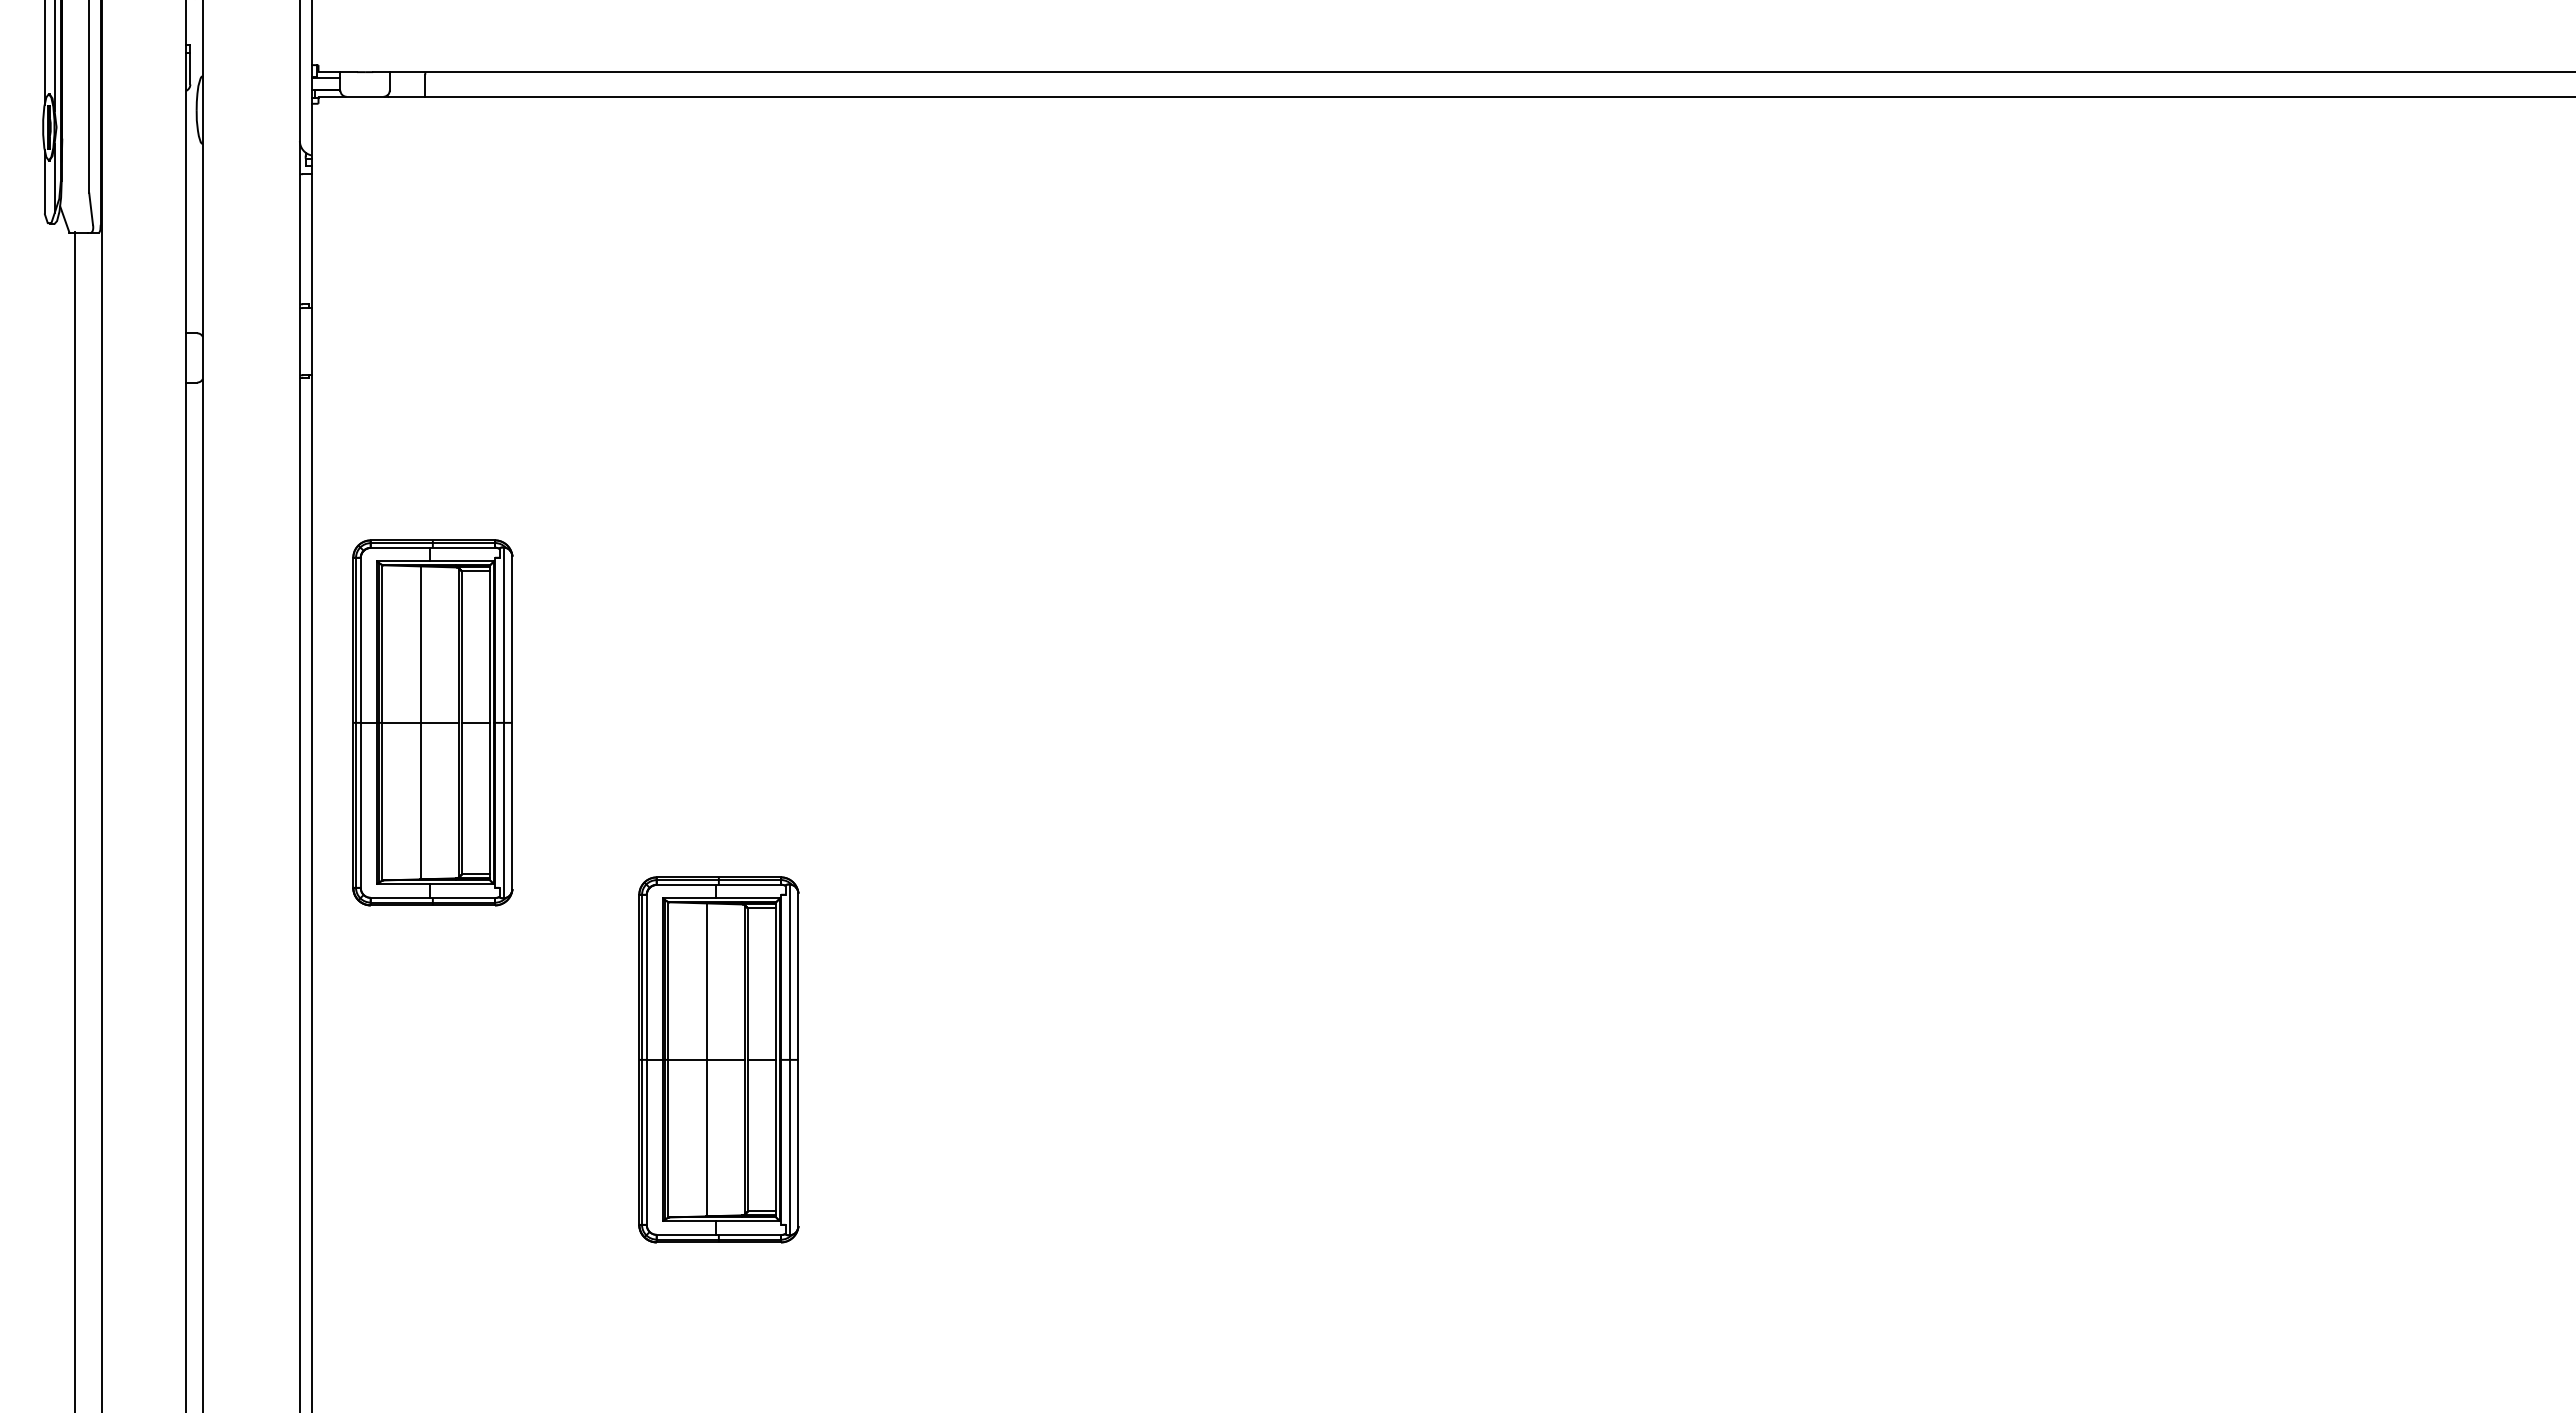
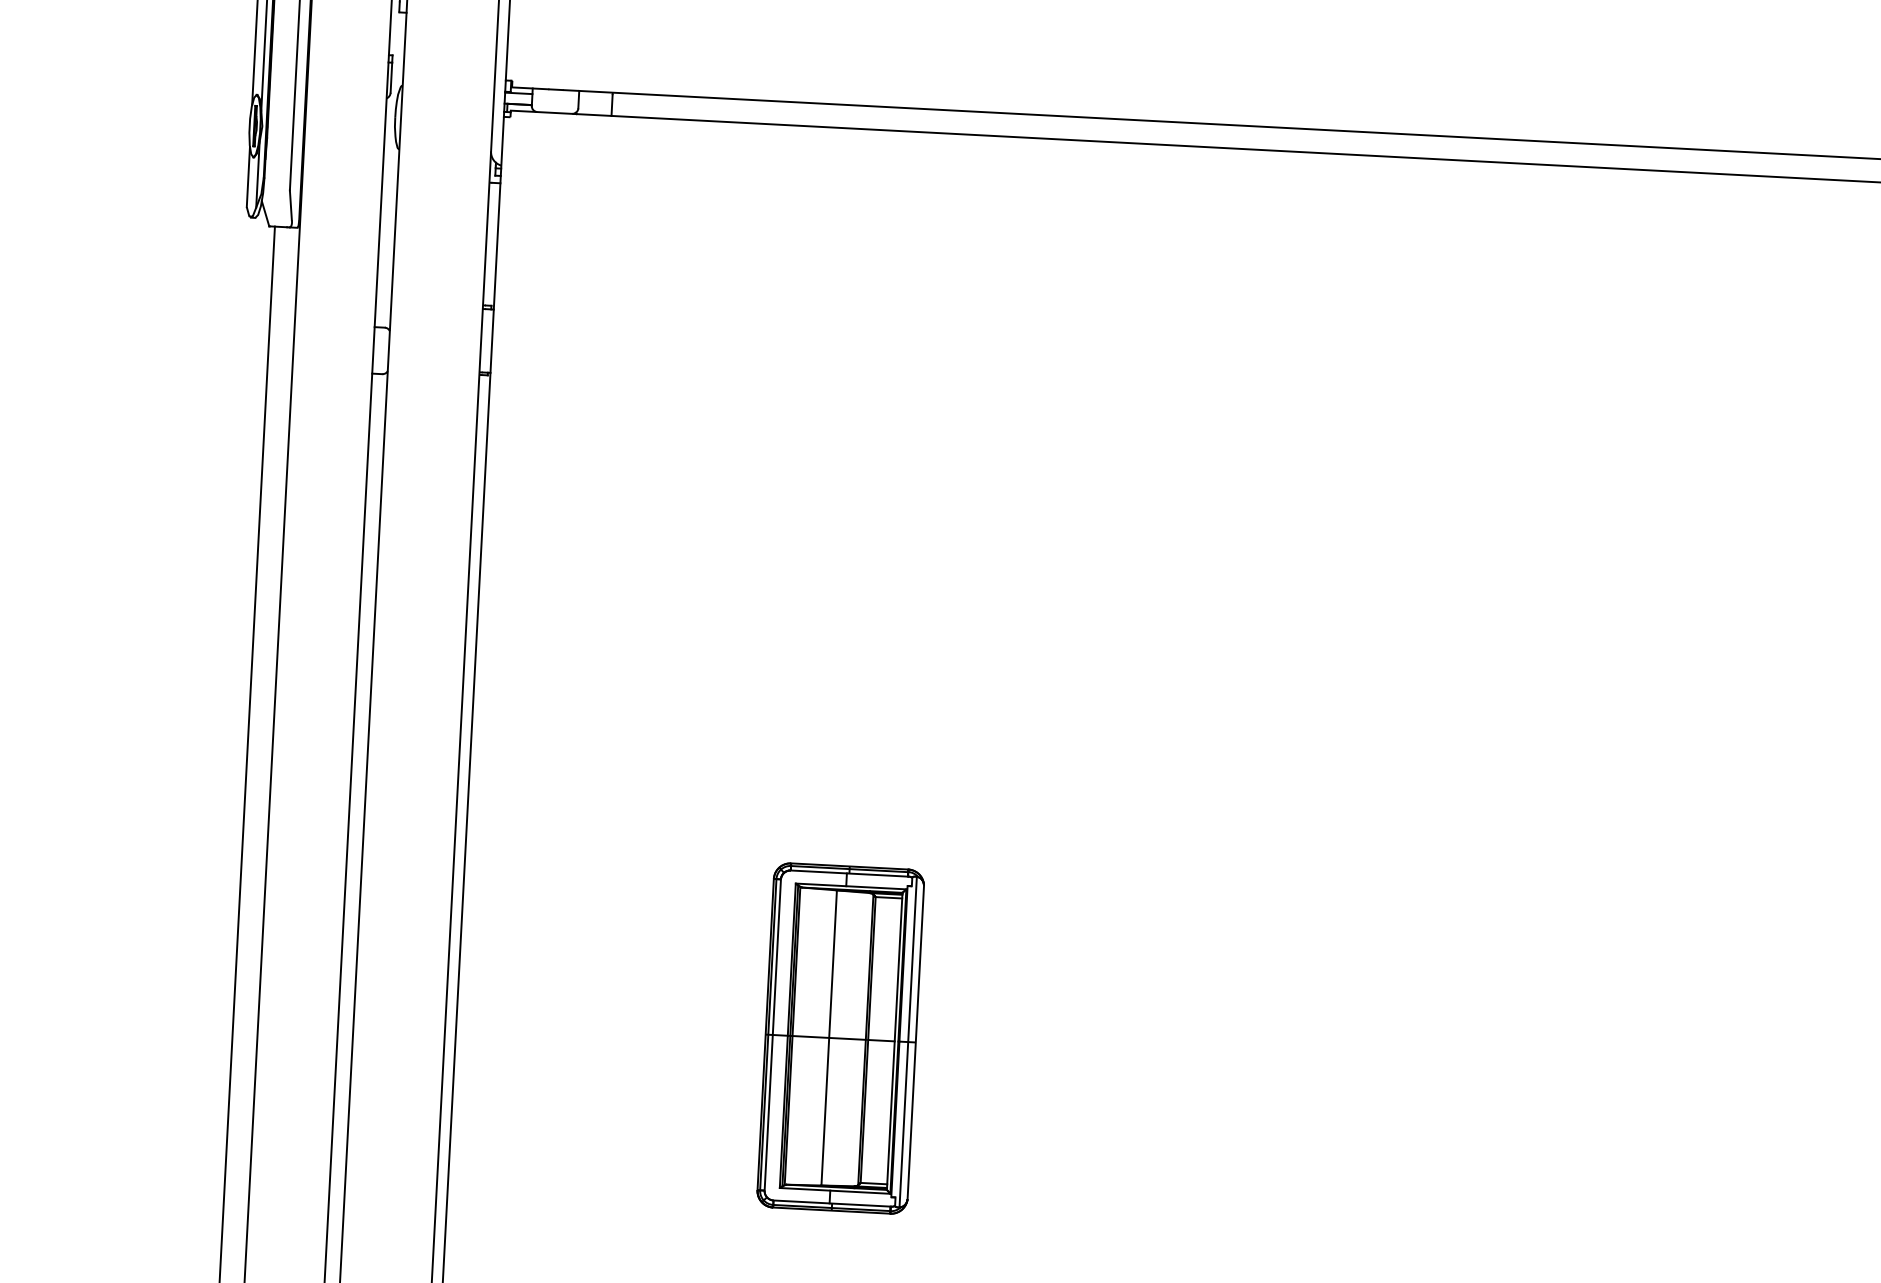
part: (432, 722) -> (587, 706), removed

